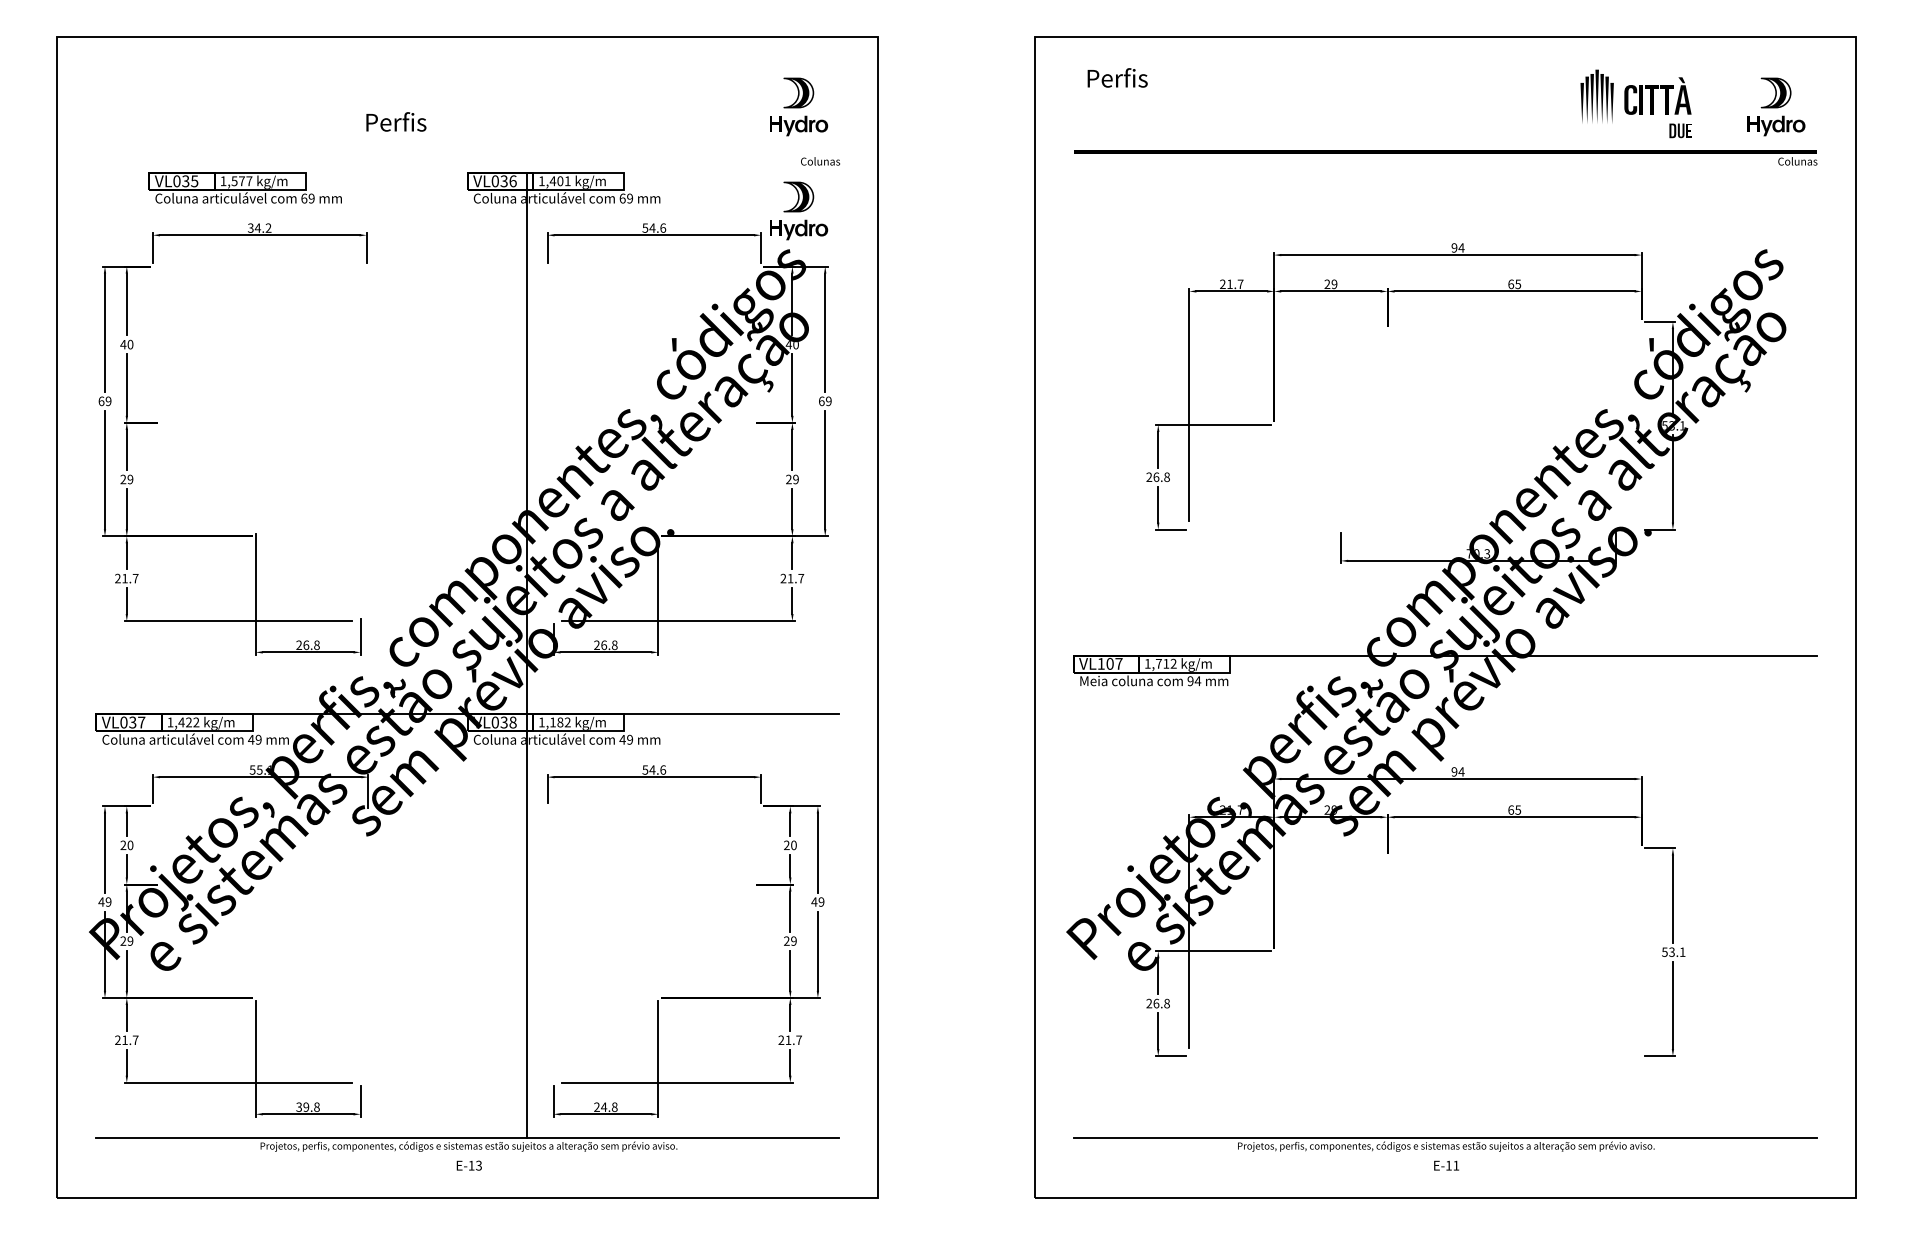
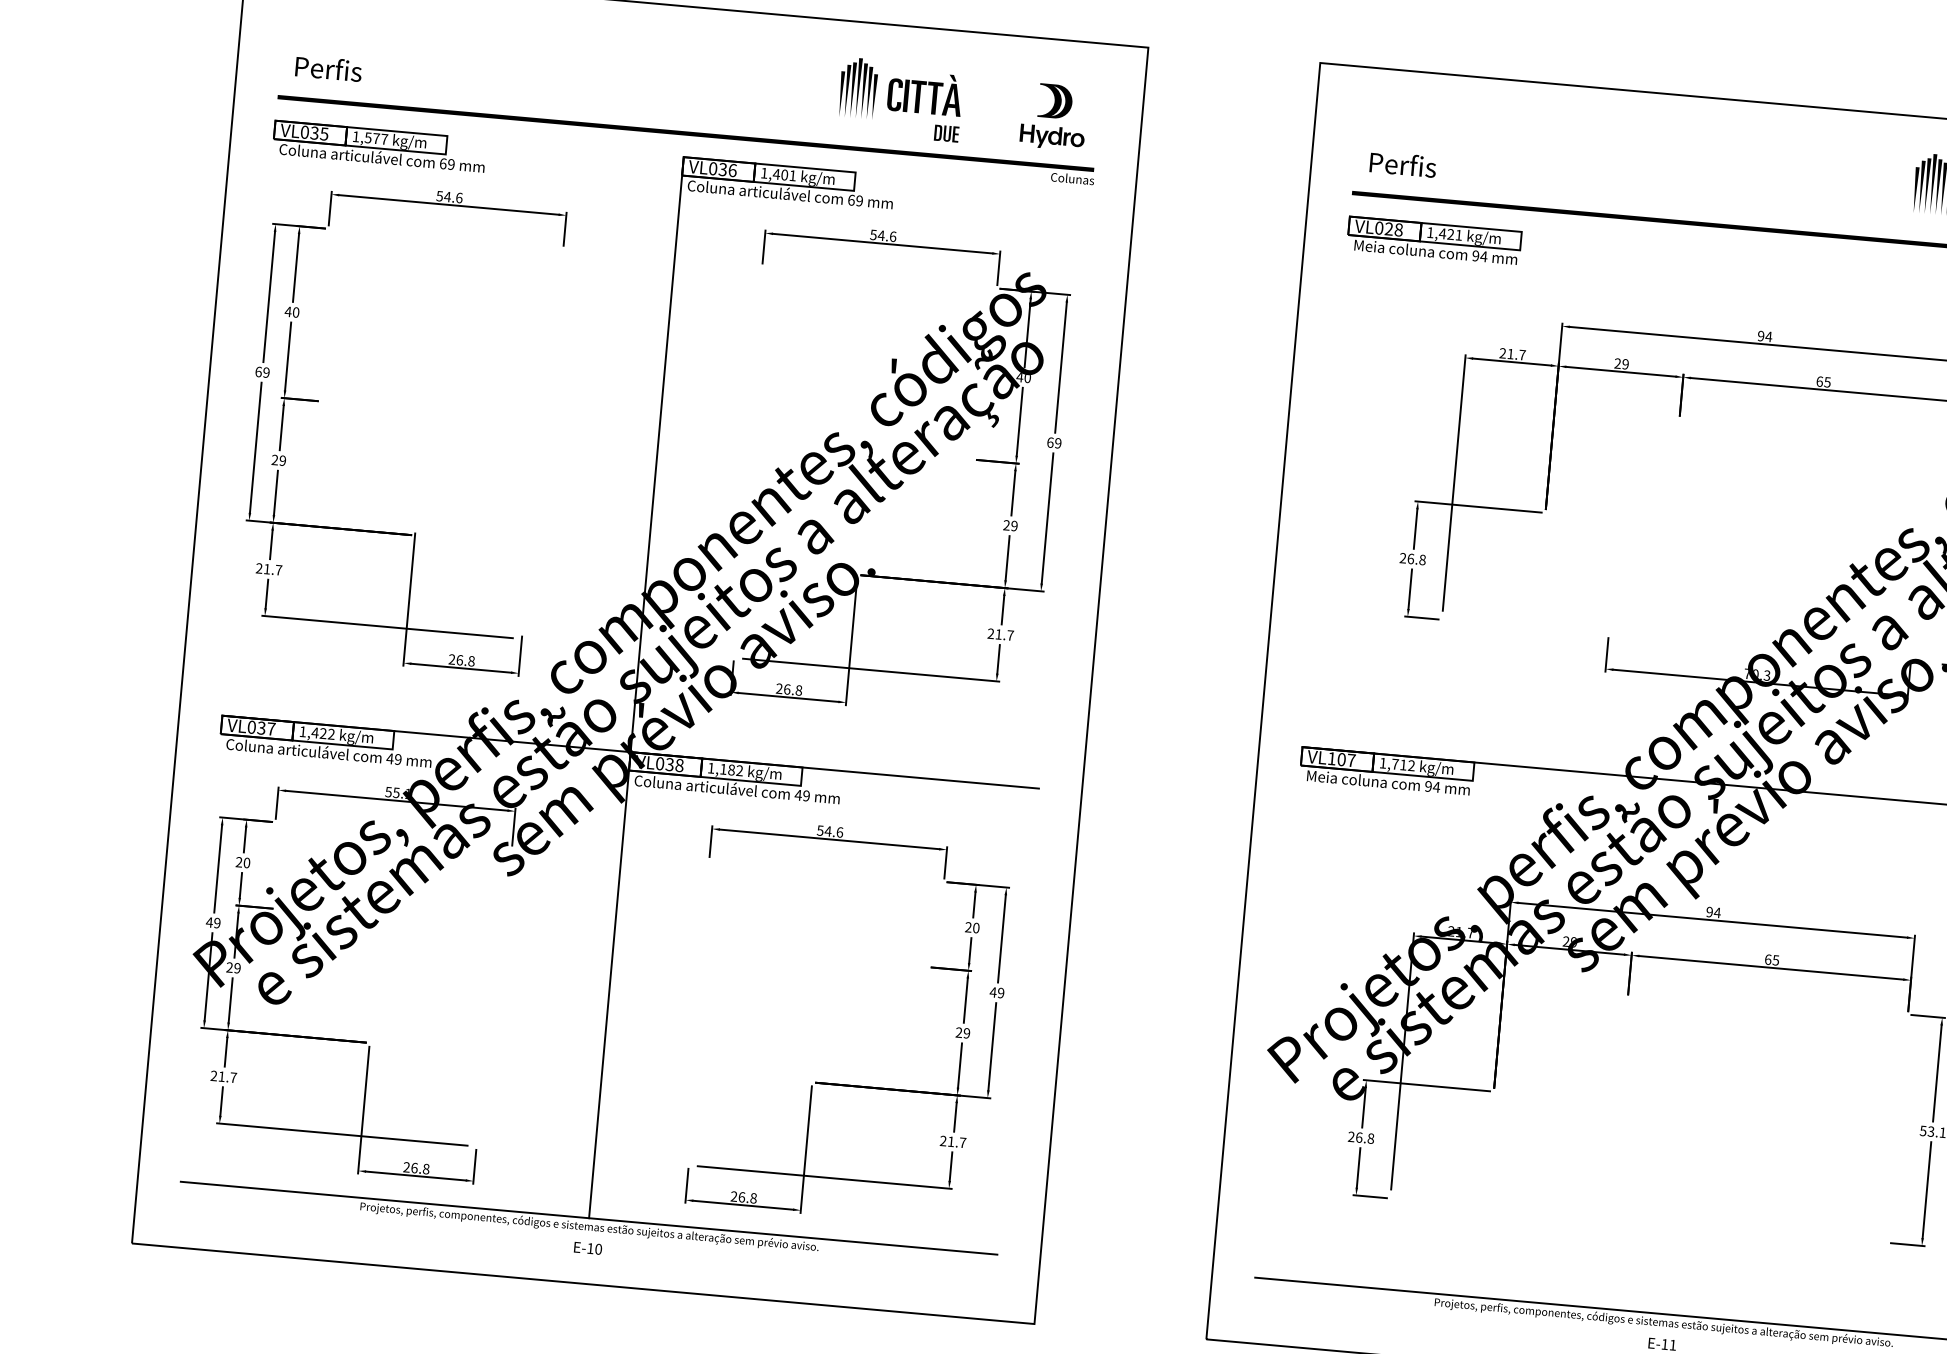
text: (1117, 77) -> (1403, 164), moved
part: (658, 103) -> (900, 99), added
text: (396, 121) -> (328, 68), moved
fill: (467, 151) -> (685, 133), added
part: (244, 187) -> (378, 145), moved
part: (1151, 187) -> (1433, 239), added
part: (799, 210) -> (1044, 230), removed
text: (259, 227) -> (449, 196), 34.2 -> 54.6
line: (526, 655) -> (636, 687), moved
text: (302, 1106) -> (410, 1166), 39.8 -> 26.8
text: (603, 1106) -> (741, 1196), 24.8 -> 26.8
text: (478, 1165) -> (598, 1249), E-13 -> E-10

